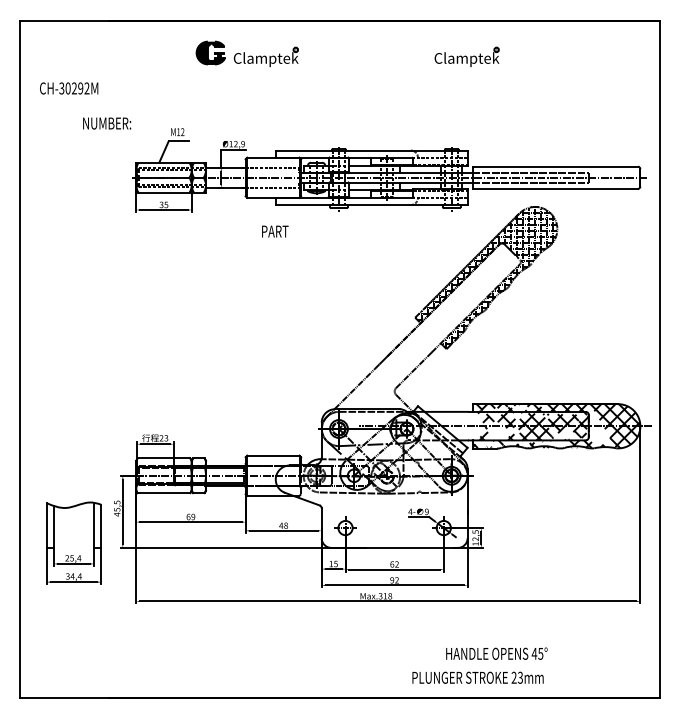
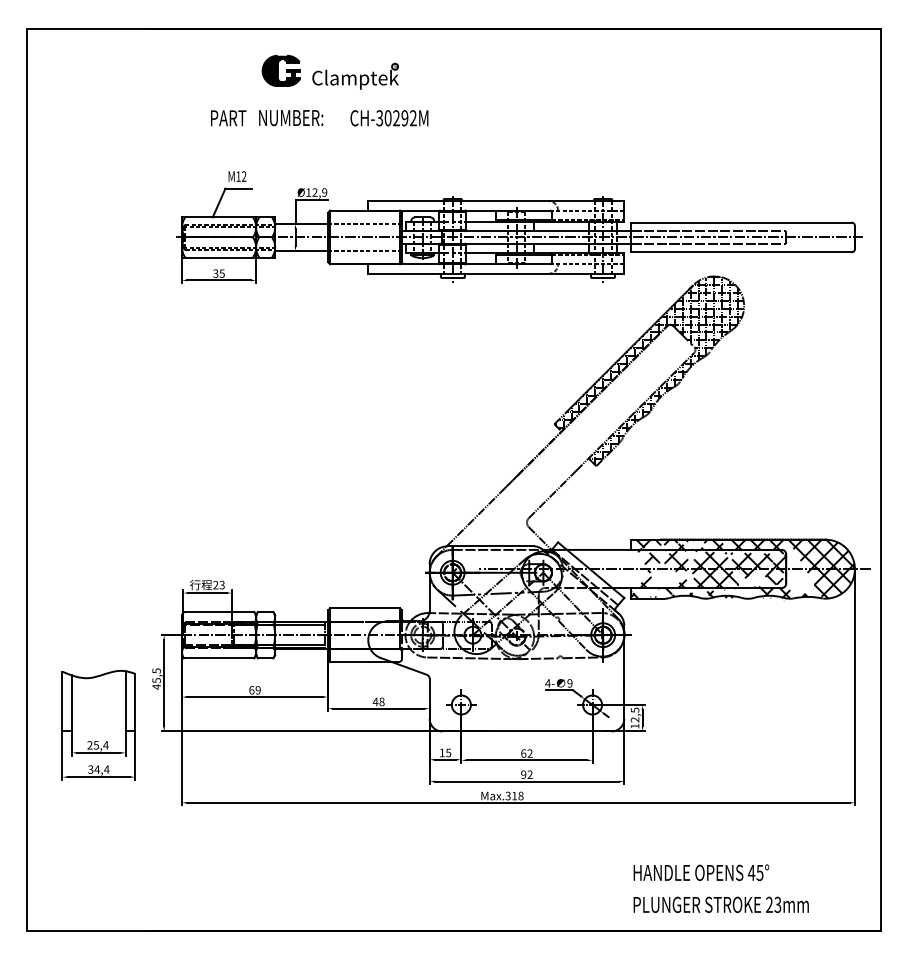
part: (466, 56) -> (623, 75), removed
text: (69, 88) -> (389, 118), moved
text: (107, 123) -> (291, 118), moved
text: (275, 231) -> (228, 118), moved
text: (496, 653) -> (701, 872), moved
text: (477, 677) -> (720, 904), moved

